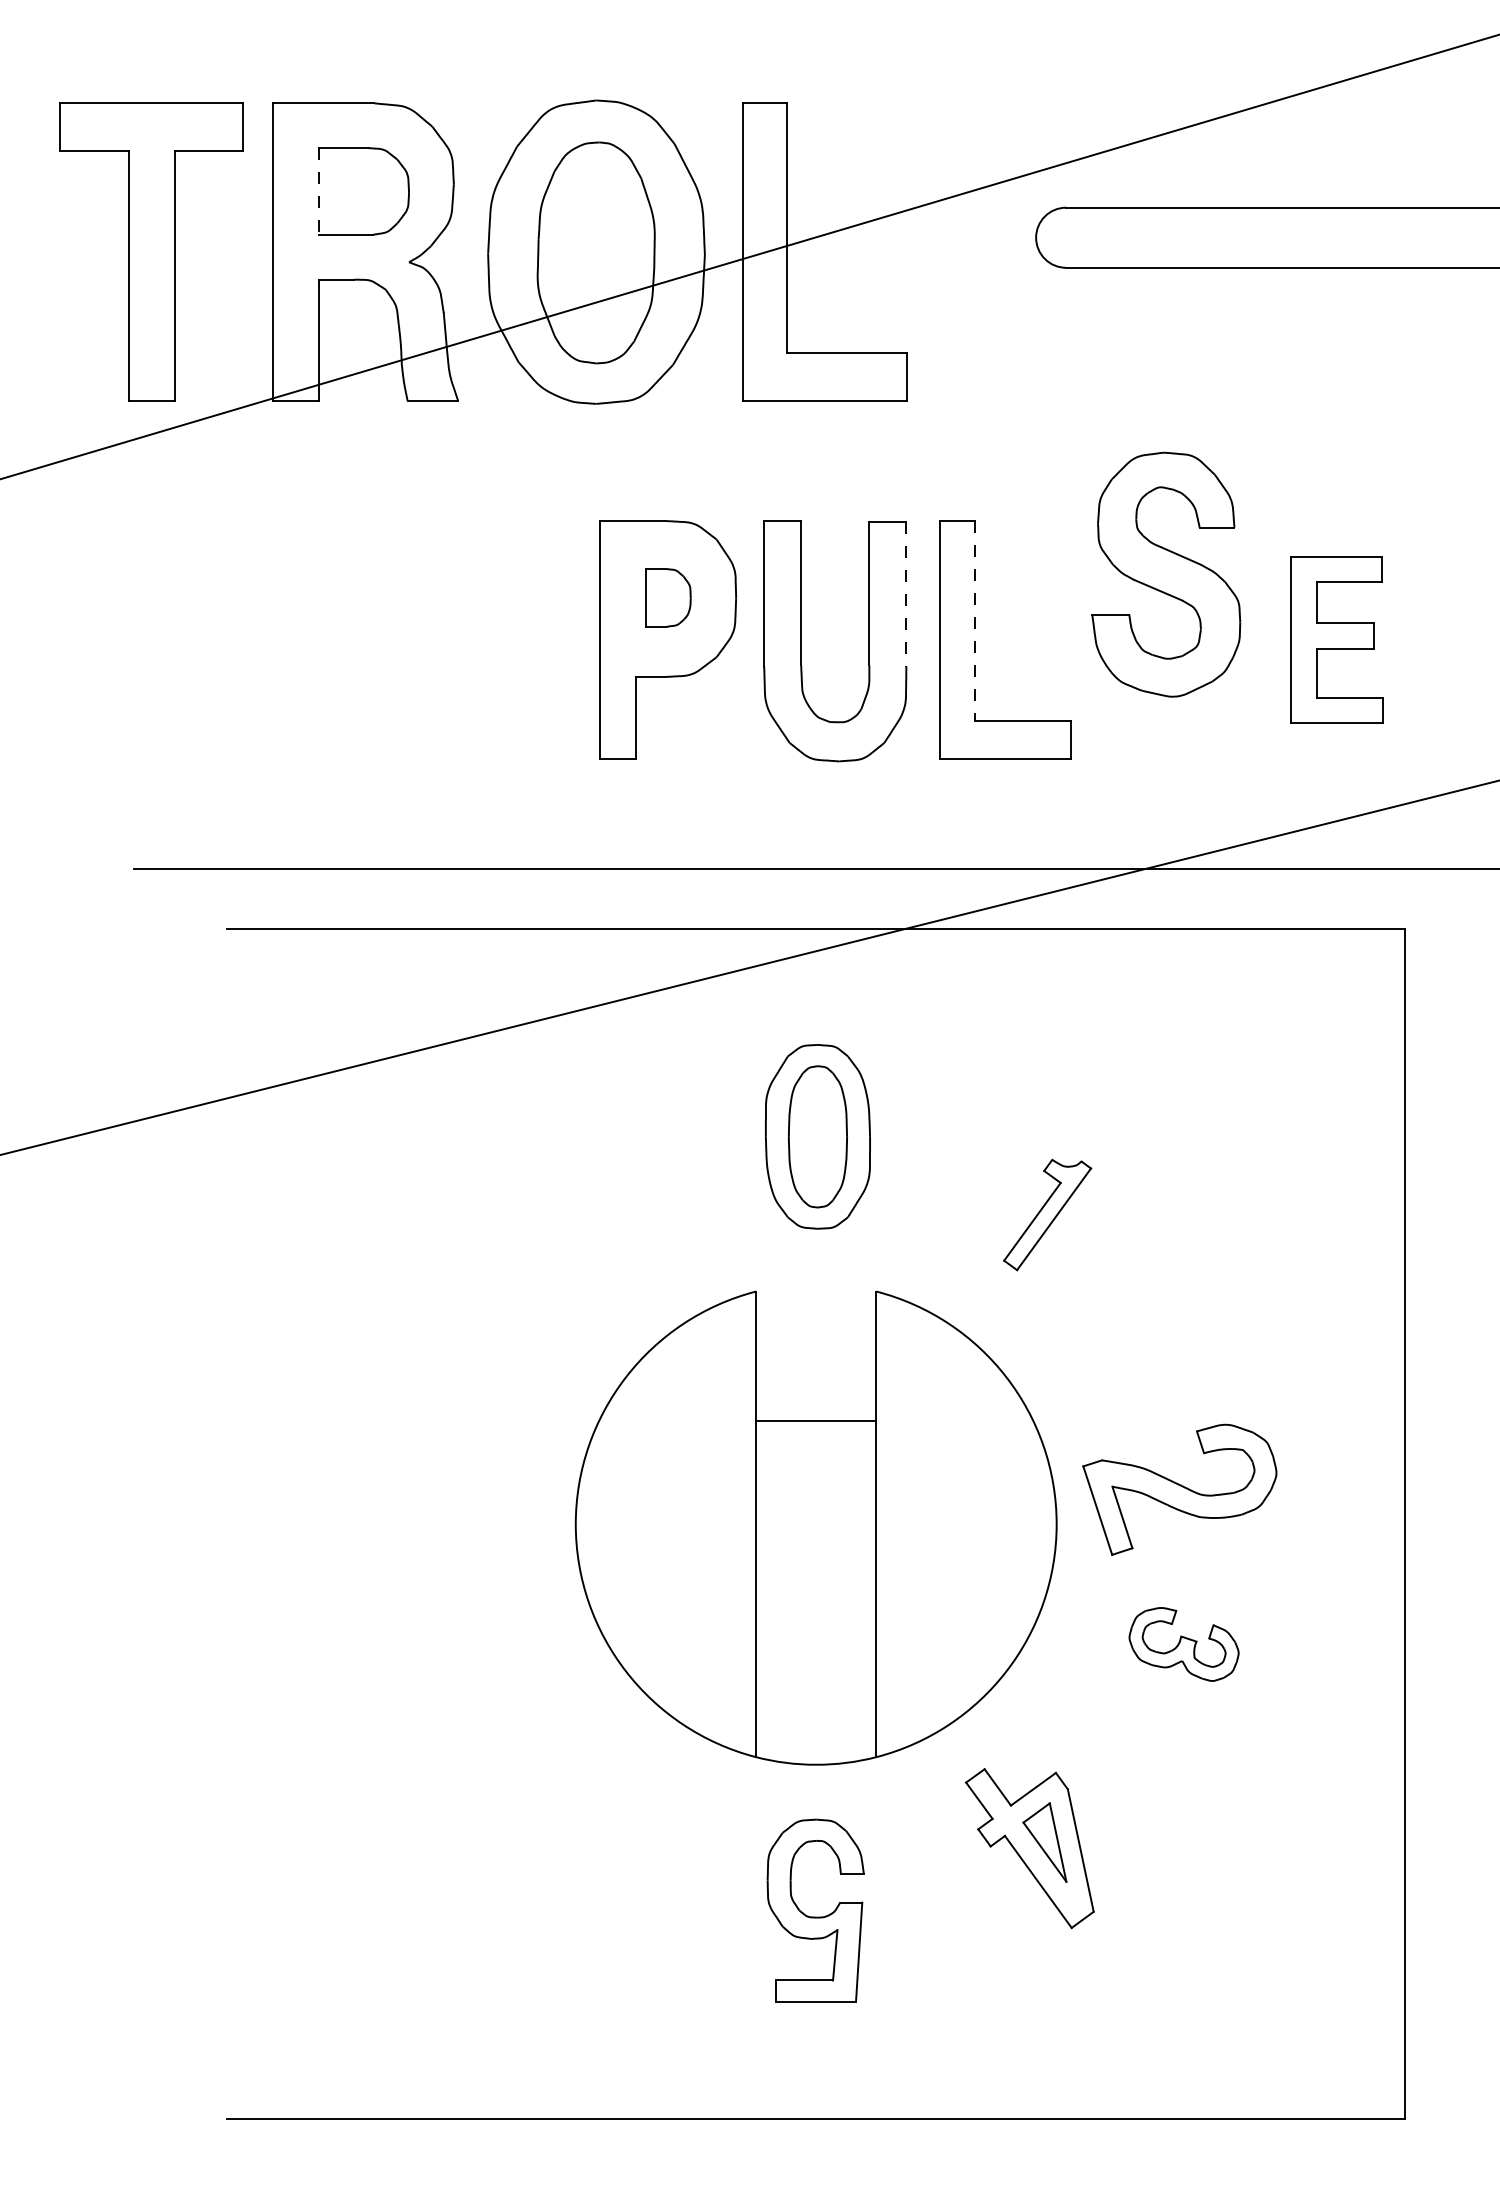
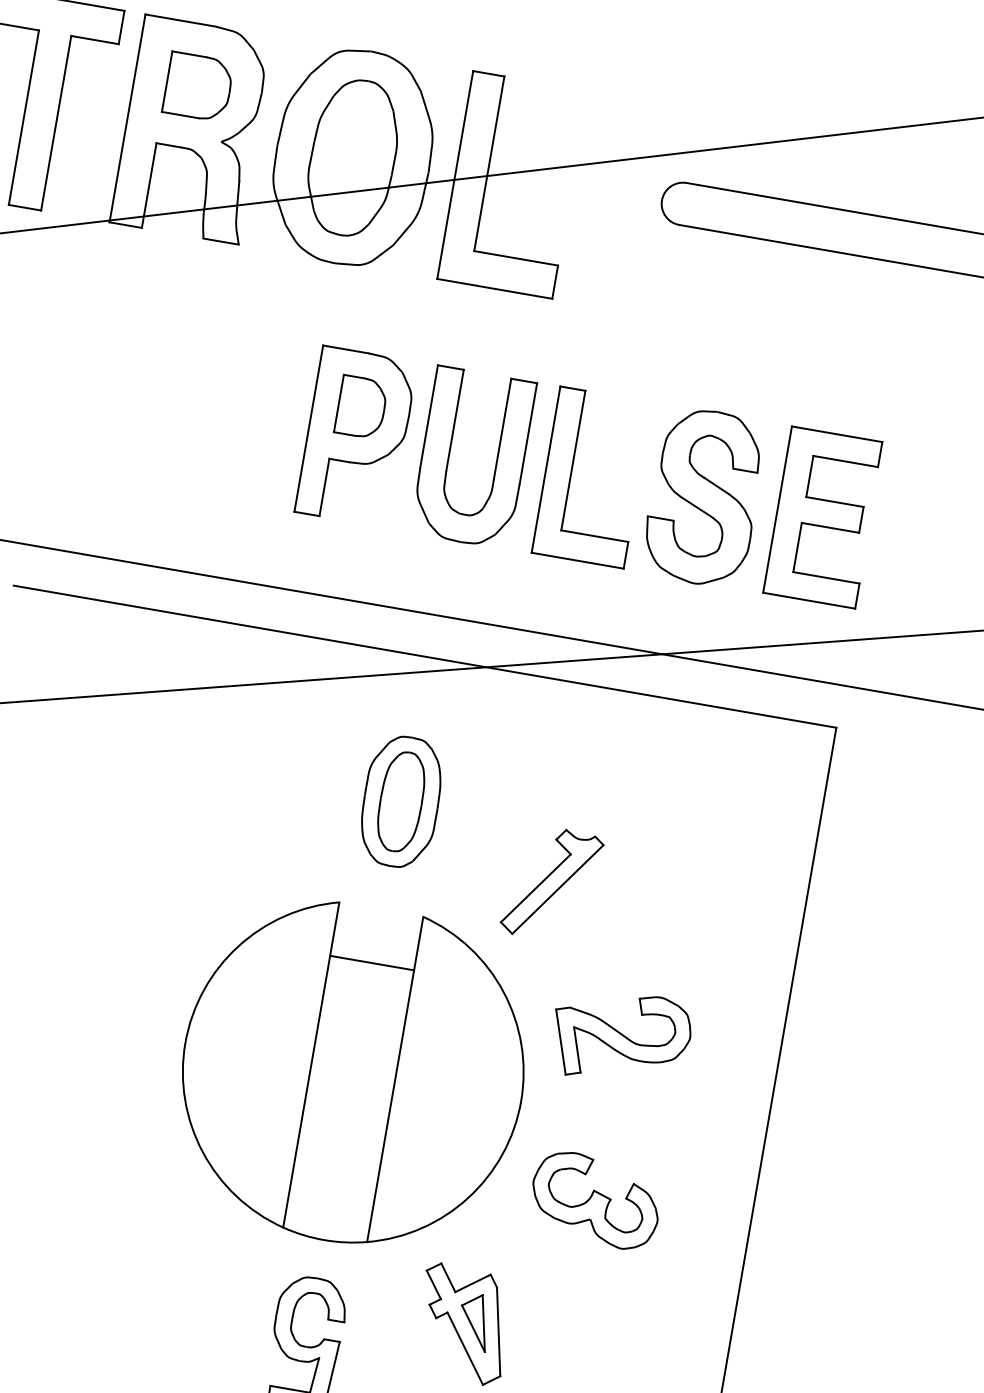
line: (319, 192) -> (167, 82), dashed -> solid
part: (1166, 574) -> (704, 497), moved
line: (906, 594) -> (528, 433), dashed -> solid
part: (668, 597) -> (361, 407), size x1.43
line: (975, 620) -> (573, 460), dashed -> solid
part: (1336, 639) -> (823, 517), size x1.43
part: (1047, 1214) -> (552, 883), size x1.43
line: (816, 1421) -> (372, 963), moved
part: (1179, 1489) -> (620, 1037), moved
part: (1183, 1644) -> (595, 1200), size x1.67

